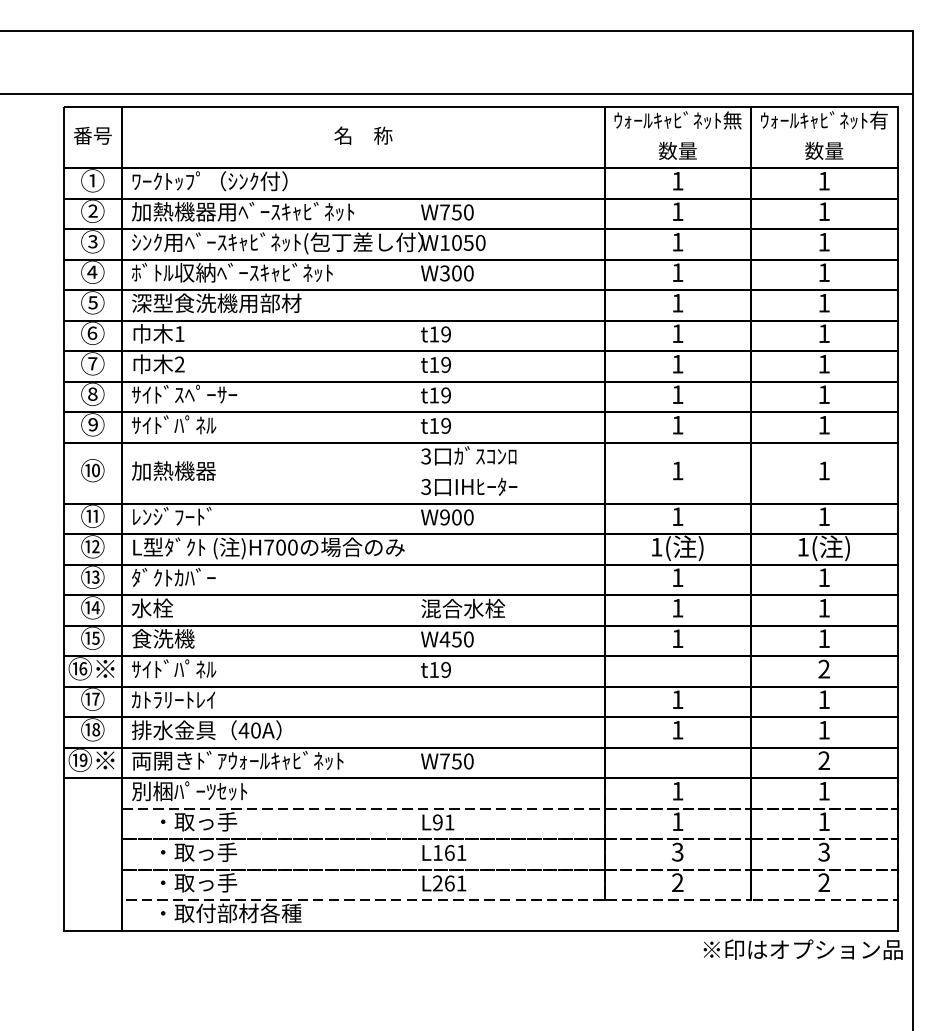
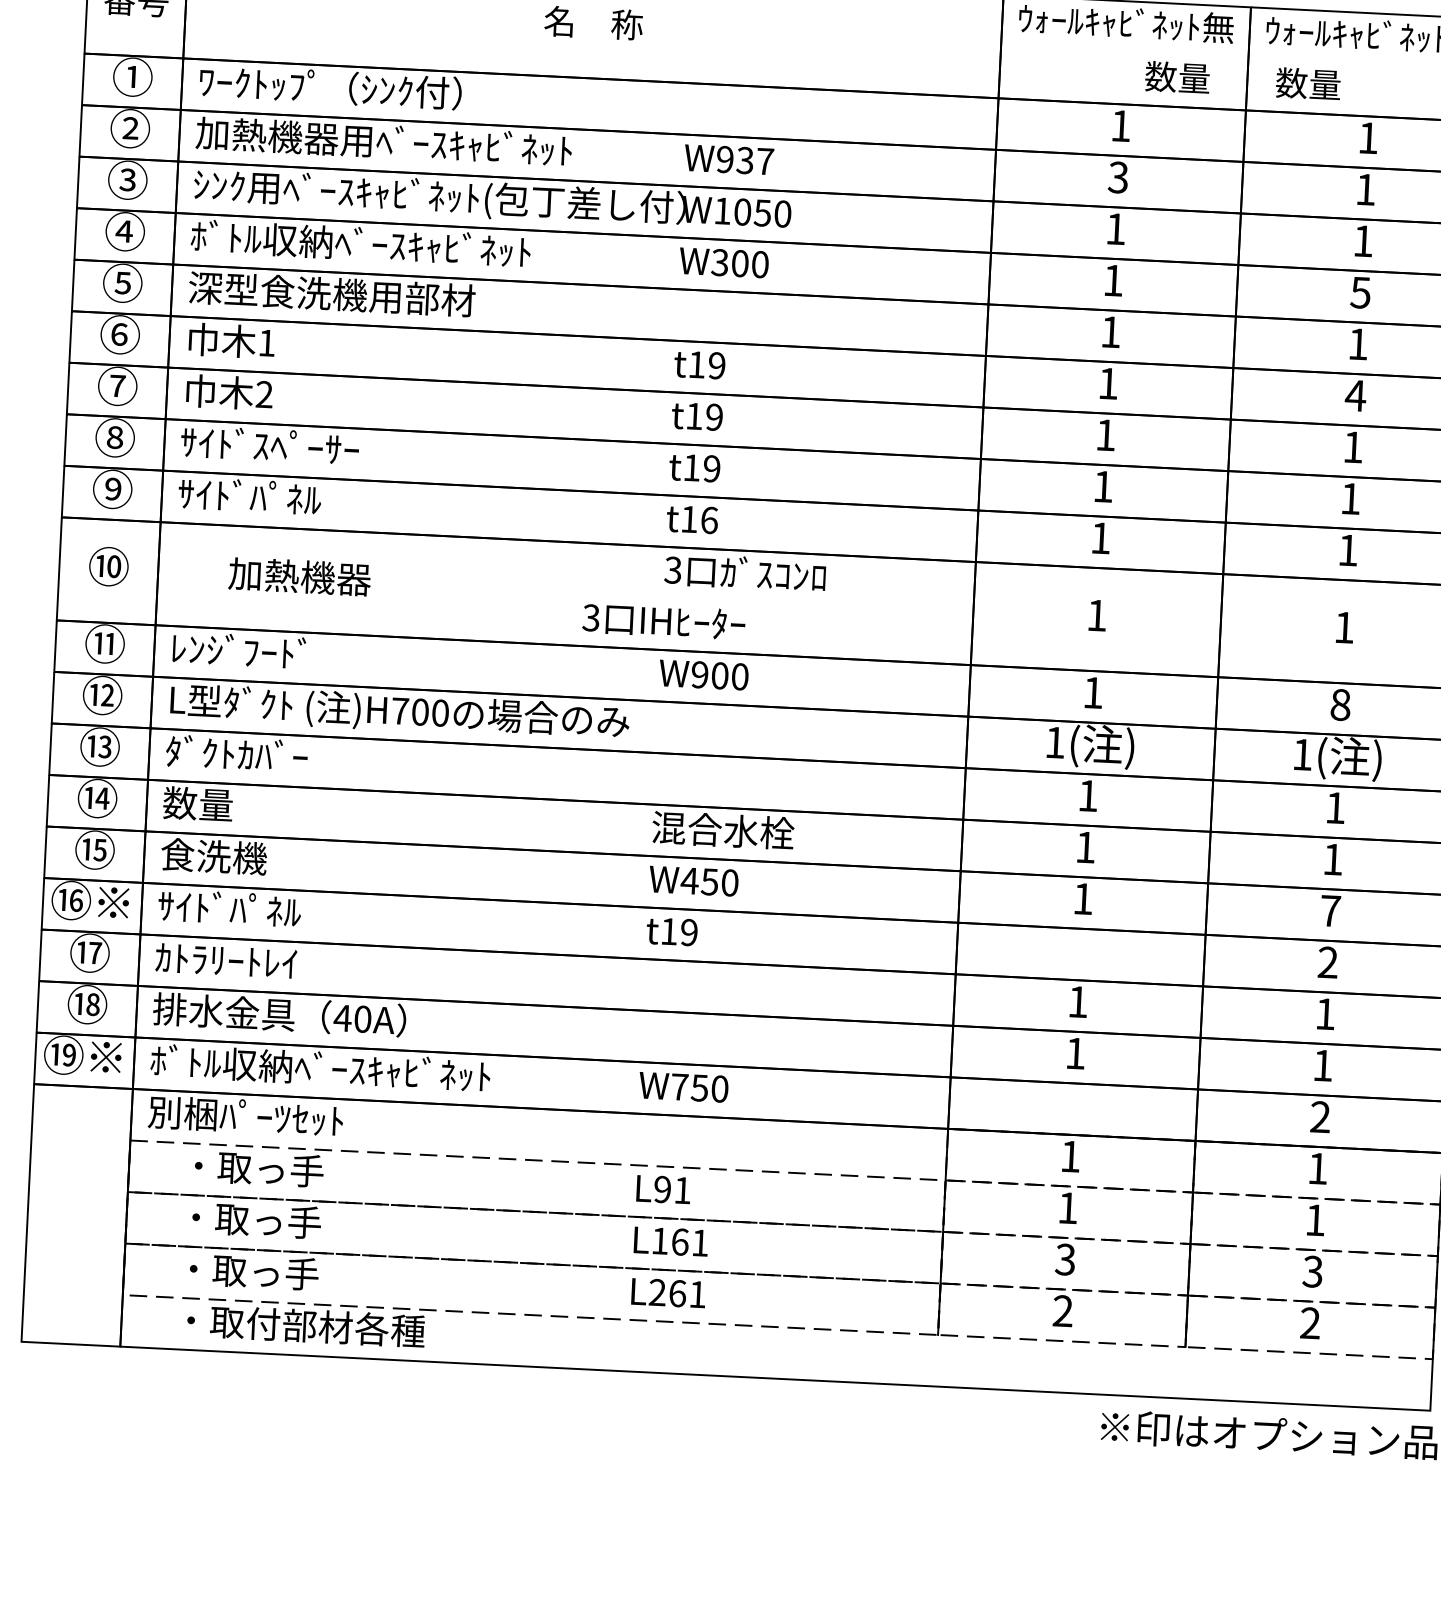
text: (677, 150) -> (1177, 76), moved
text: (824, 150) -> (1308, 83), moved
text: (677, 211) -> (1117, 177), 1 -> 3
text: (456, 212) -> (744, 160), W750 -> W937
text: (823, 272) -> (1359, 292), 1 -> 5
text: (824, 333) -> (1356, 395), 1 -> 4
text: (446, 425) -> (710, 519), t19 -> t16
text: (173, 470) -> (299, 575), moved
text: (469, 486) -> (664, 620), moved
text: (824, 516) -> (1341, 704), 1 -> 8
text: (152, 608) -> (198, 804), 水栓 -> 数量
text: (824, 638) -> (1331, 910), 1 -> 7
text: (237, 760) -> (329, 1068), 両開きﾄﾞｱｳｫｰﾙｷｬﾋﾞﾈｯﾄ -> ﾎﾞﾄﾙ収納ﾍﾞｰｽｷｬﾋﾞﾈｯﾄ

